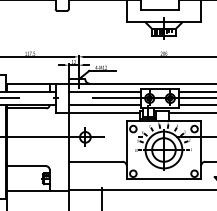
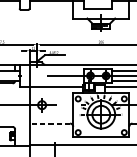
line: (104, 92) -> (56, 71), removed
line: (104, 104) -> (56, 80), removed
line: (95, 161) -> (49, 123), solid -> dashed

